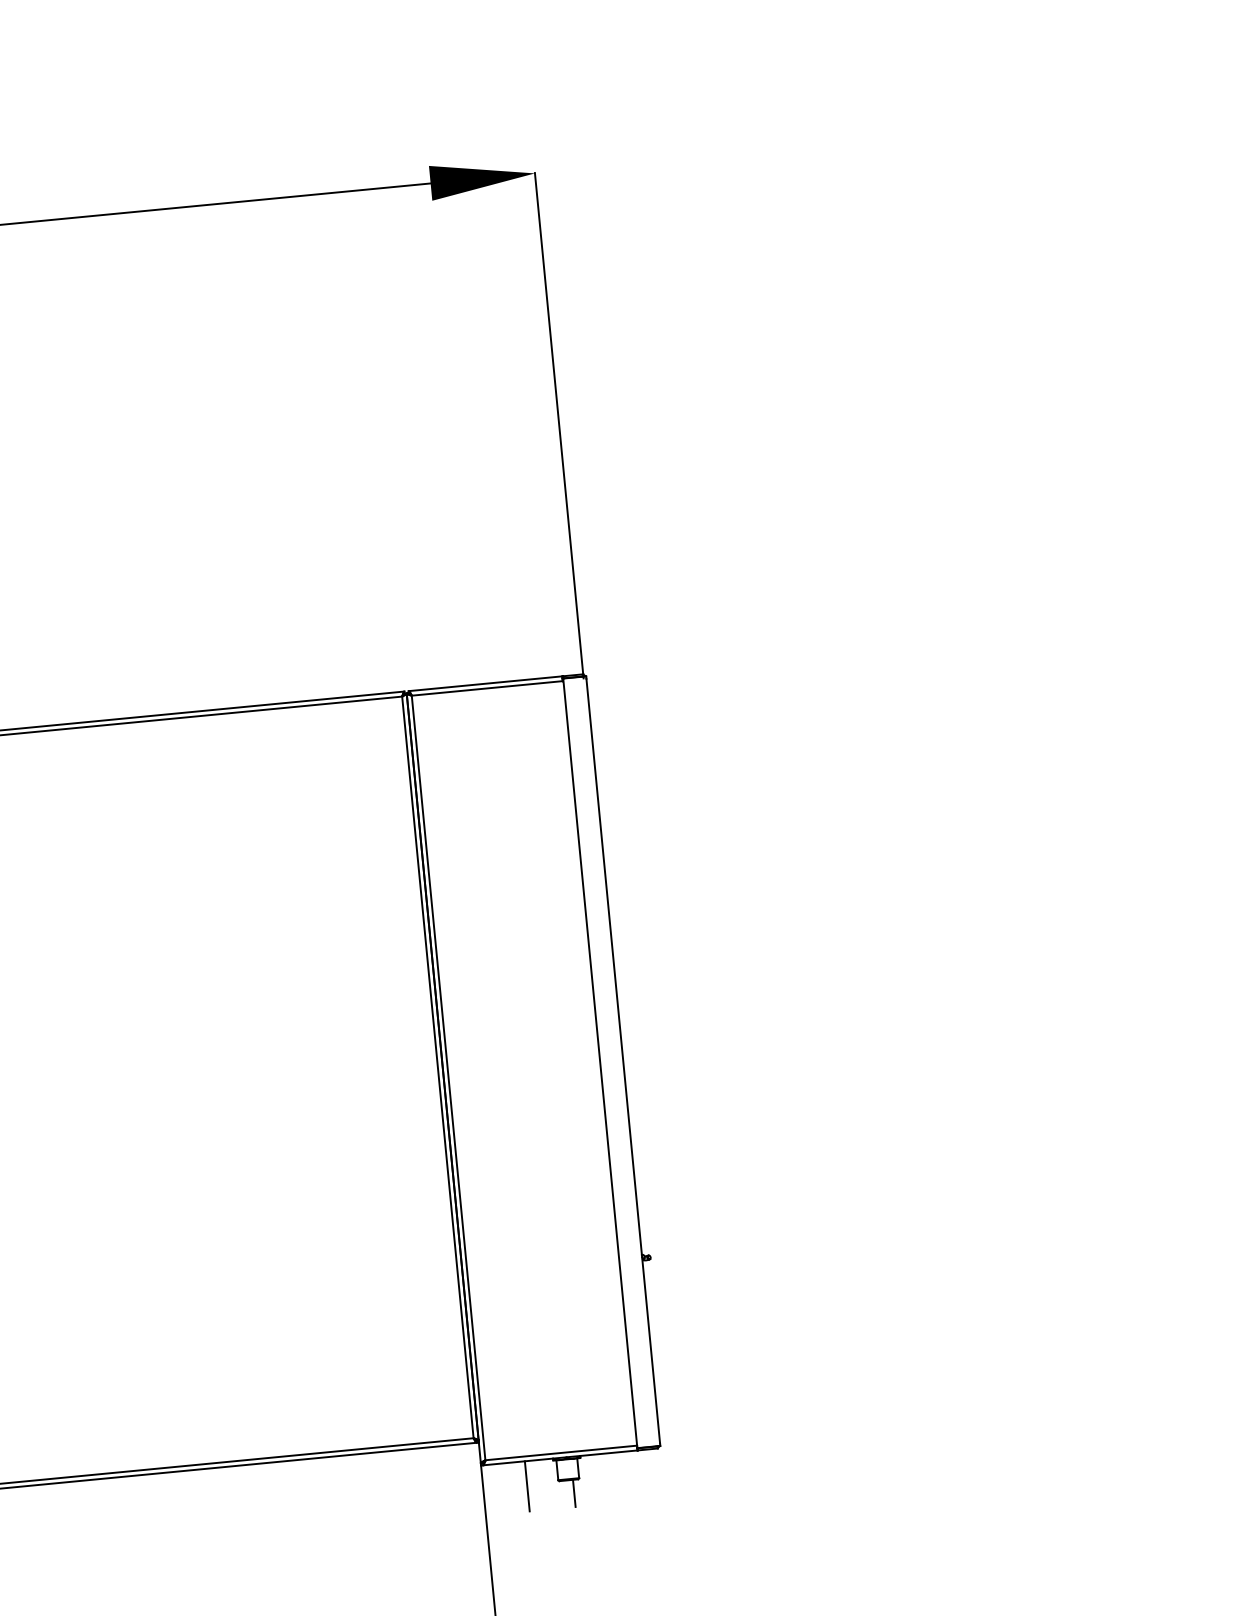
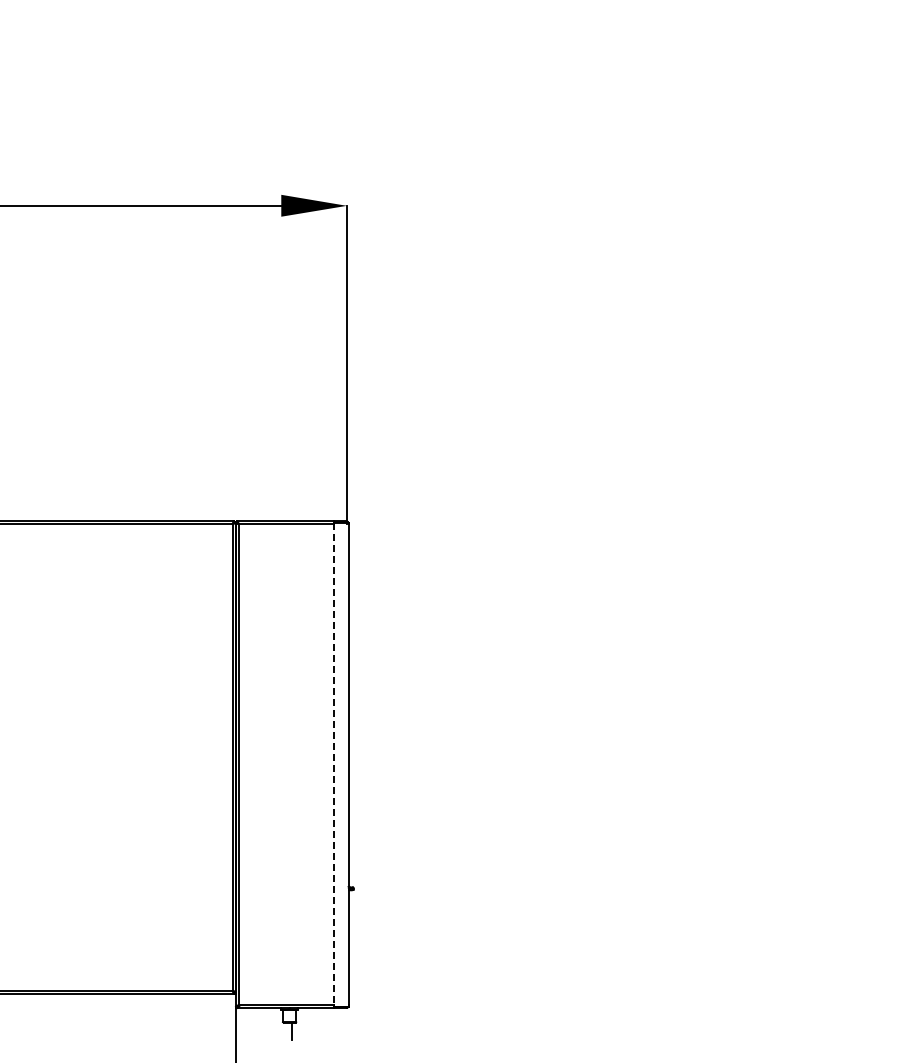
line: (600, 1063) -> (334, 764), solid -> dashed
line: (527, 1485) -> (263, 1023), removed

